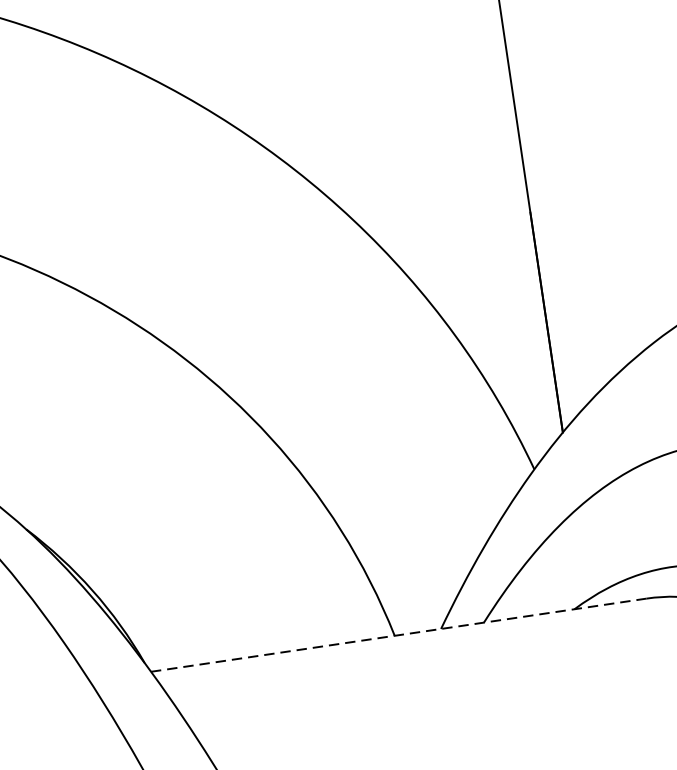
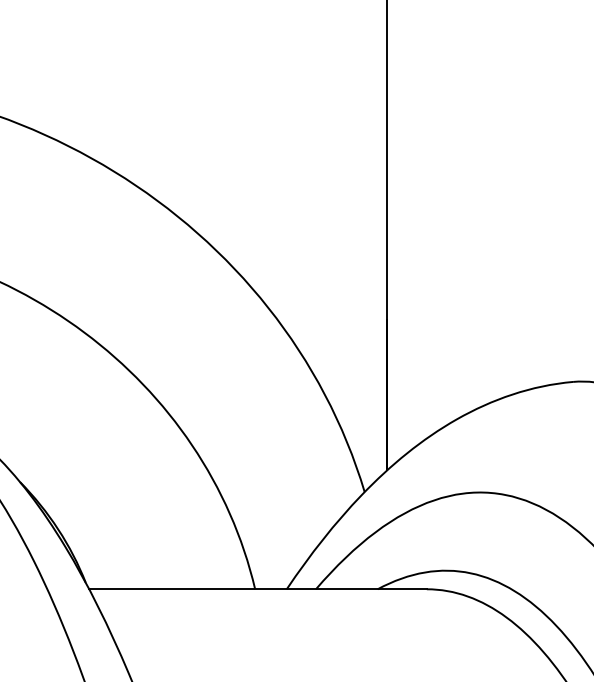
line: (399, 635) -> (258, 589), dashed -> solid

